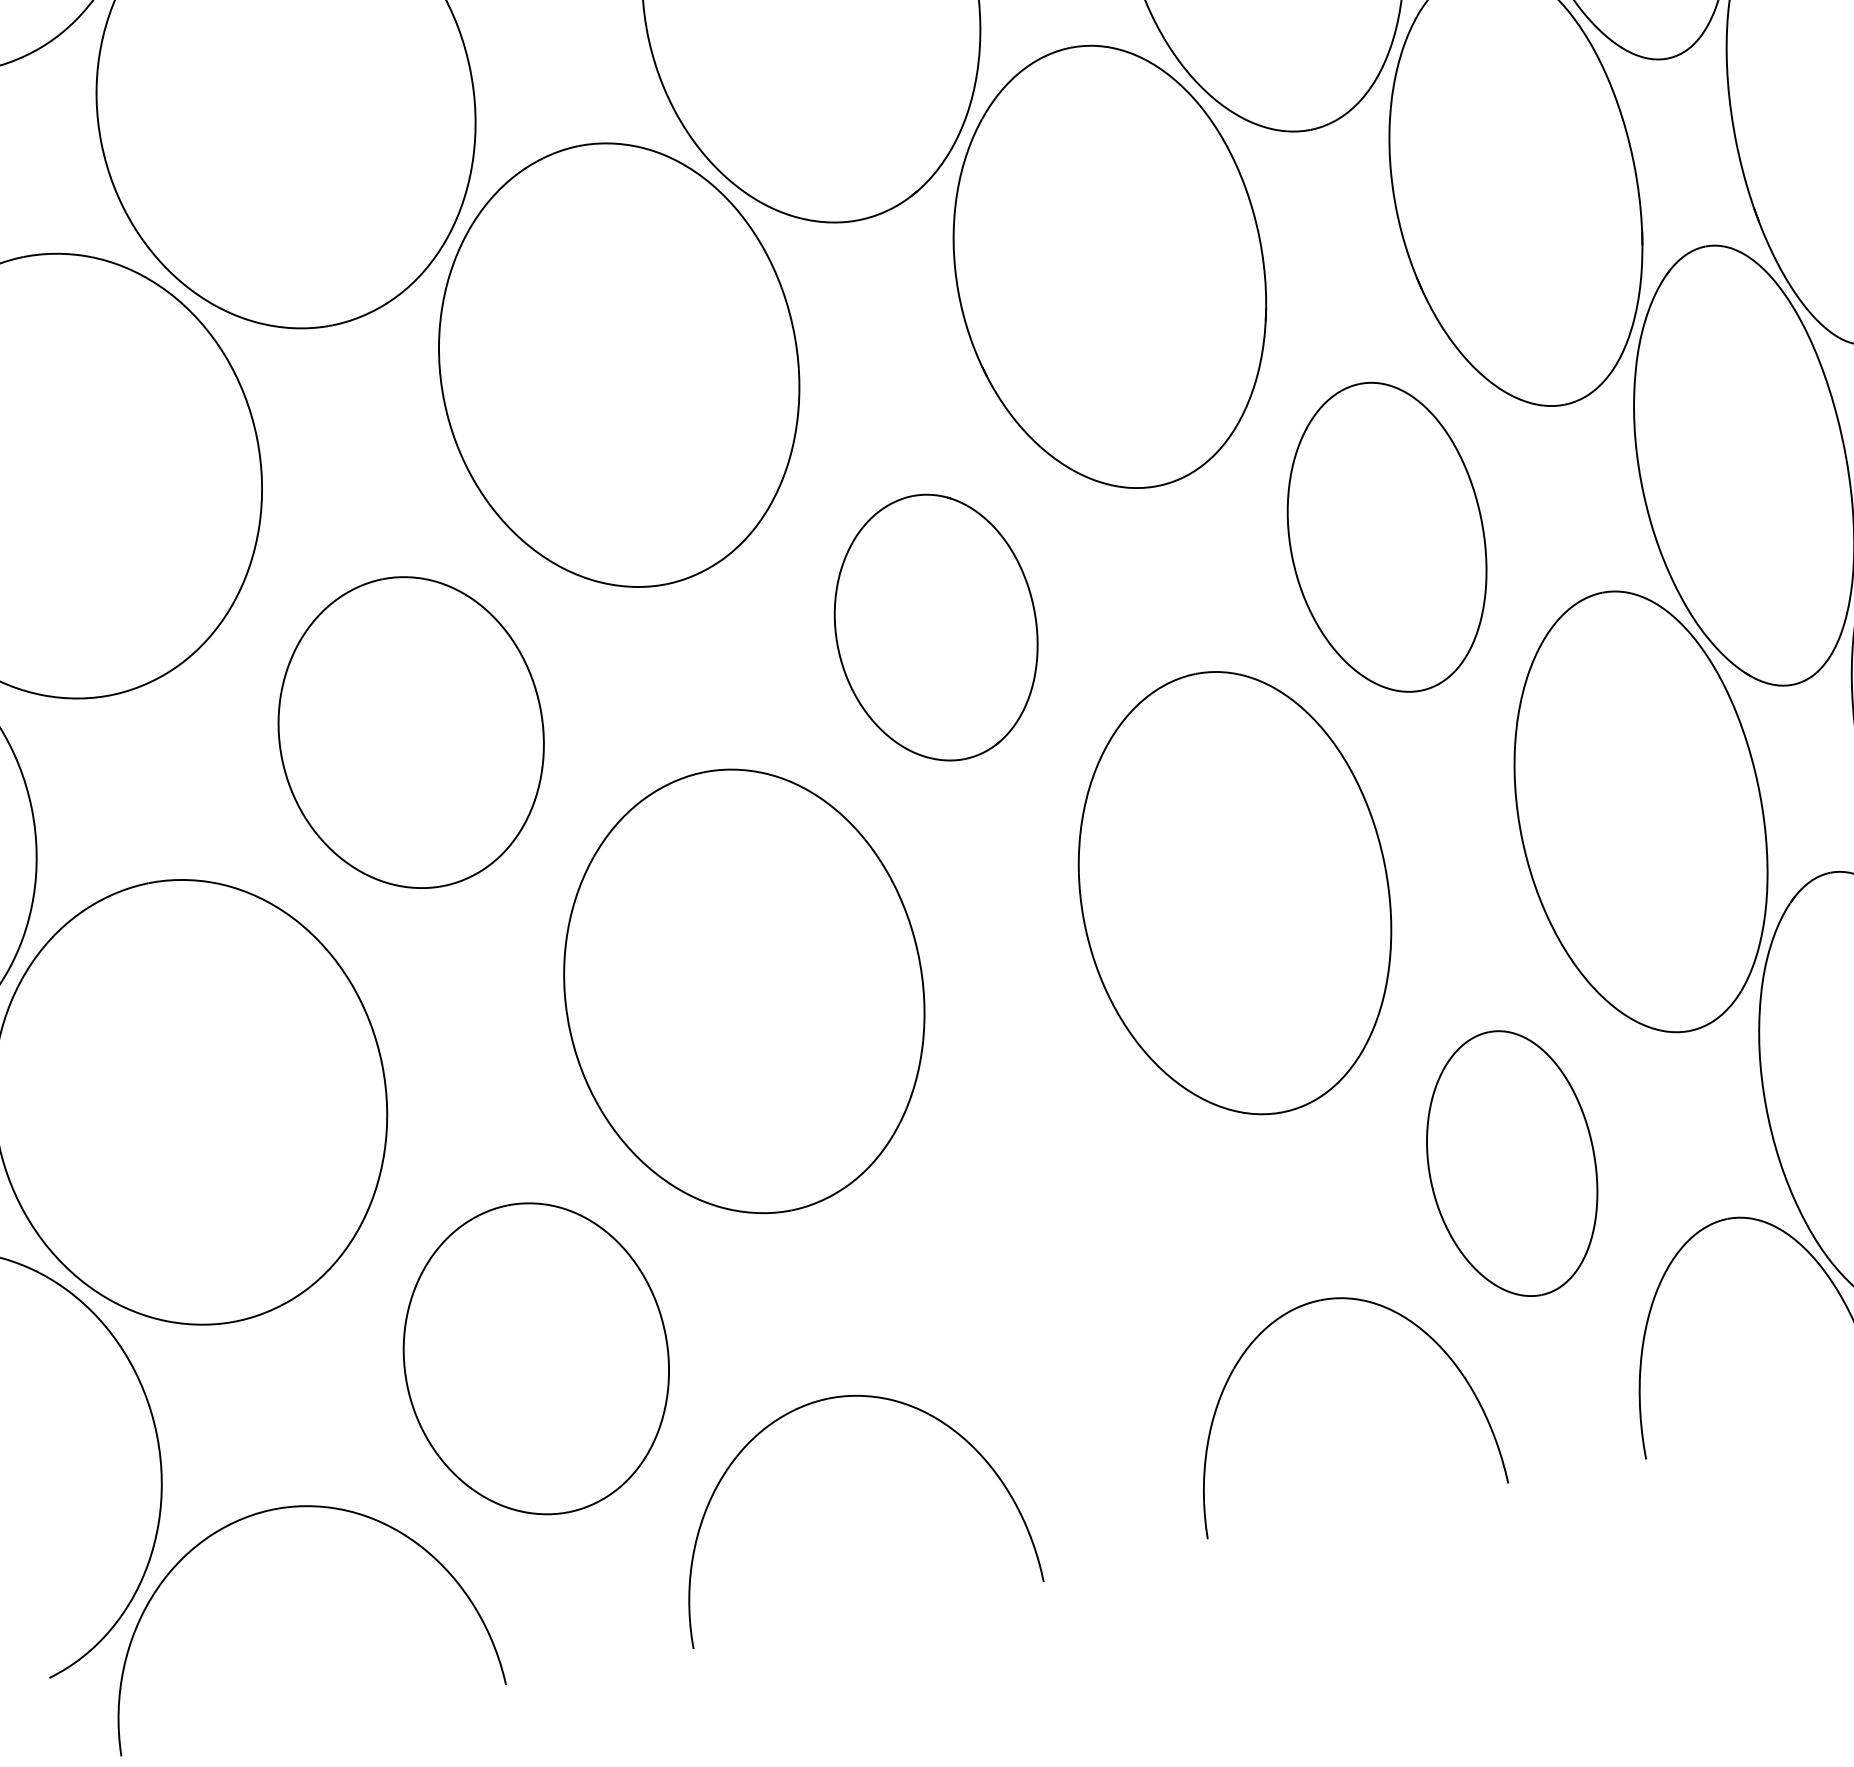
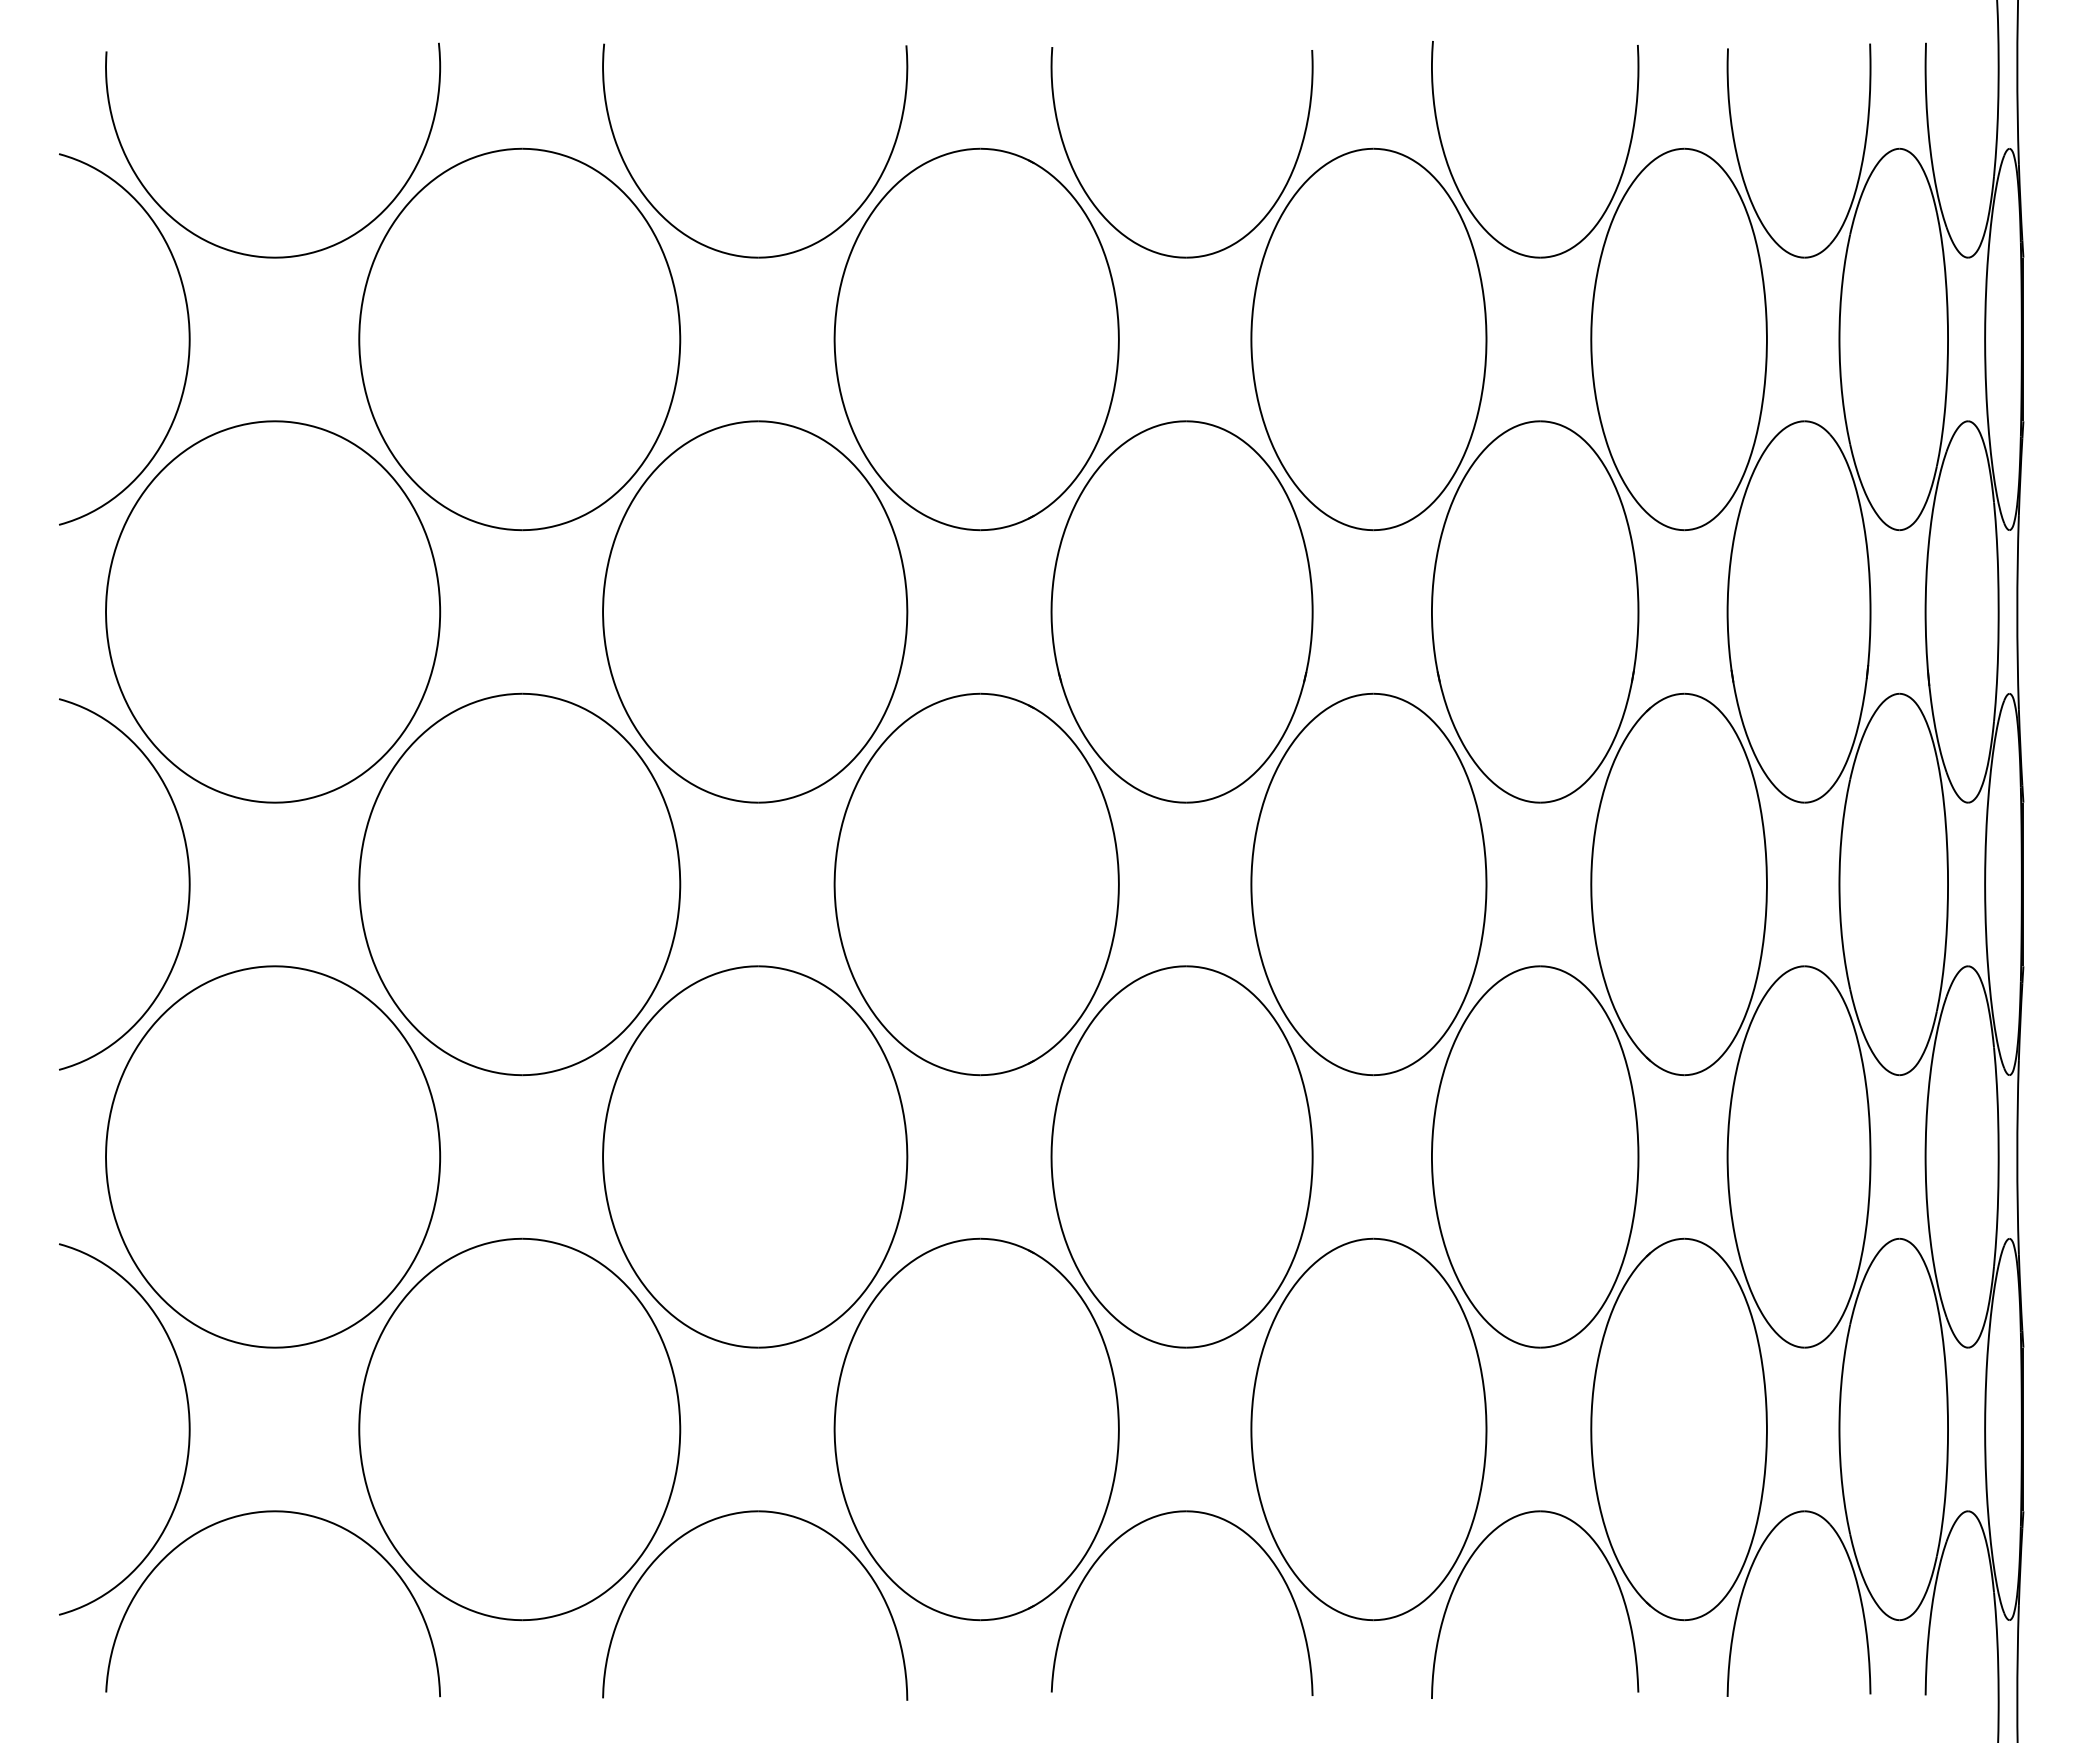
part: (1386, 538) -> (1368, 884), size x1.43
part: (935, 628) -> (976, 884), size x1.67
part: (410, 733) -> (519, 884), size x1.43
part: (1511, 1164) -> (1368, 1429), size x1.67
part: (1060, 1254) -> (976, 1429), added
part: (535, 1359) -> (519, 1429), size x1.43

